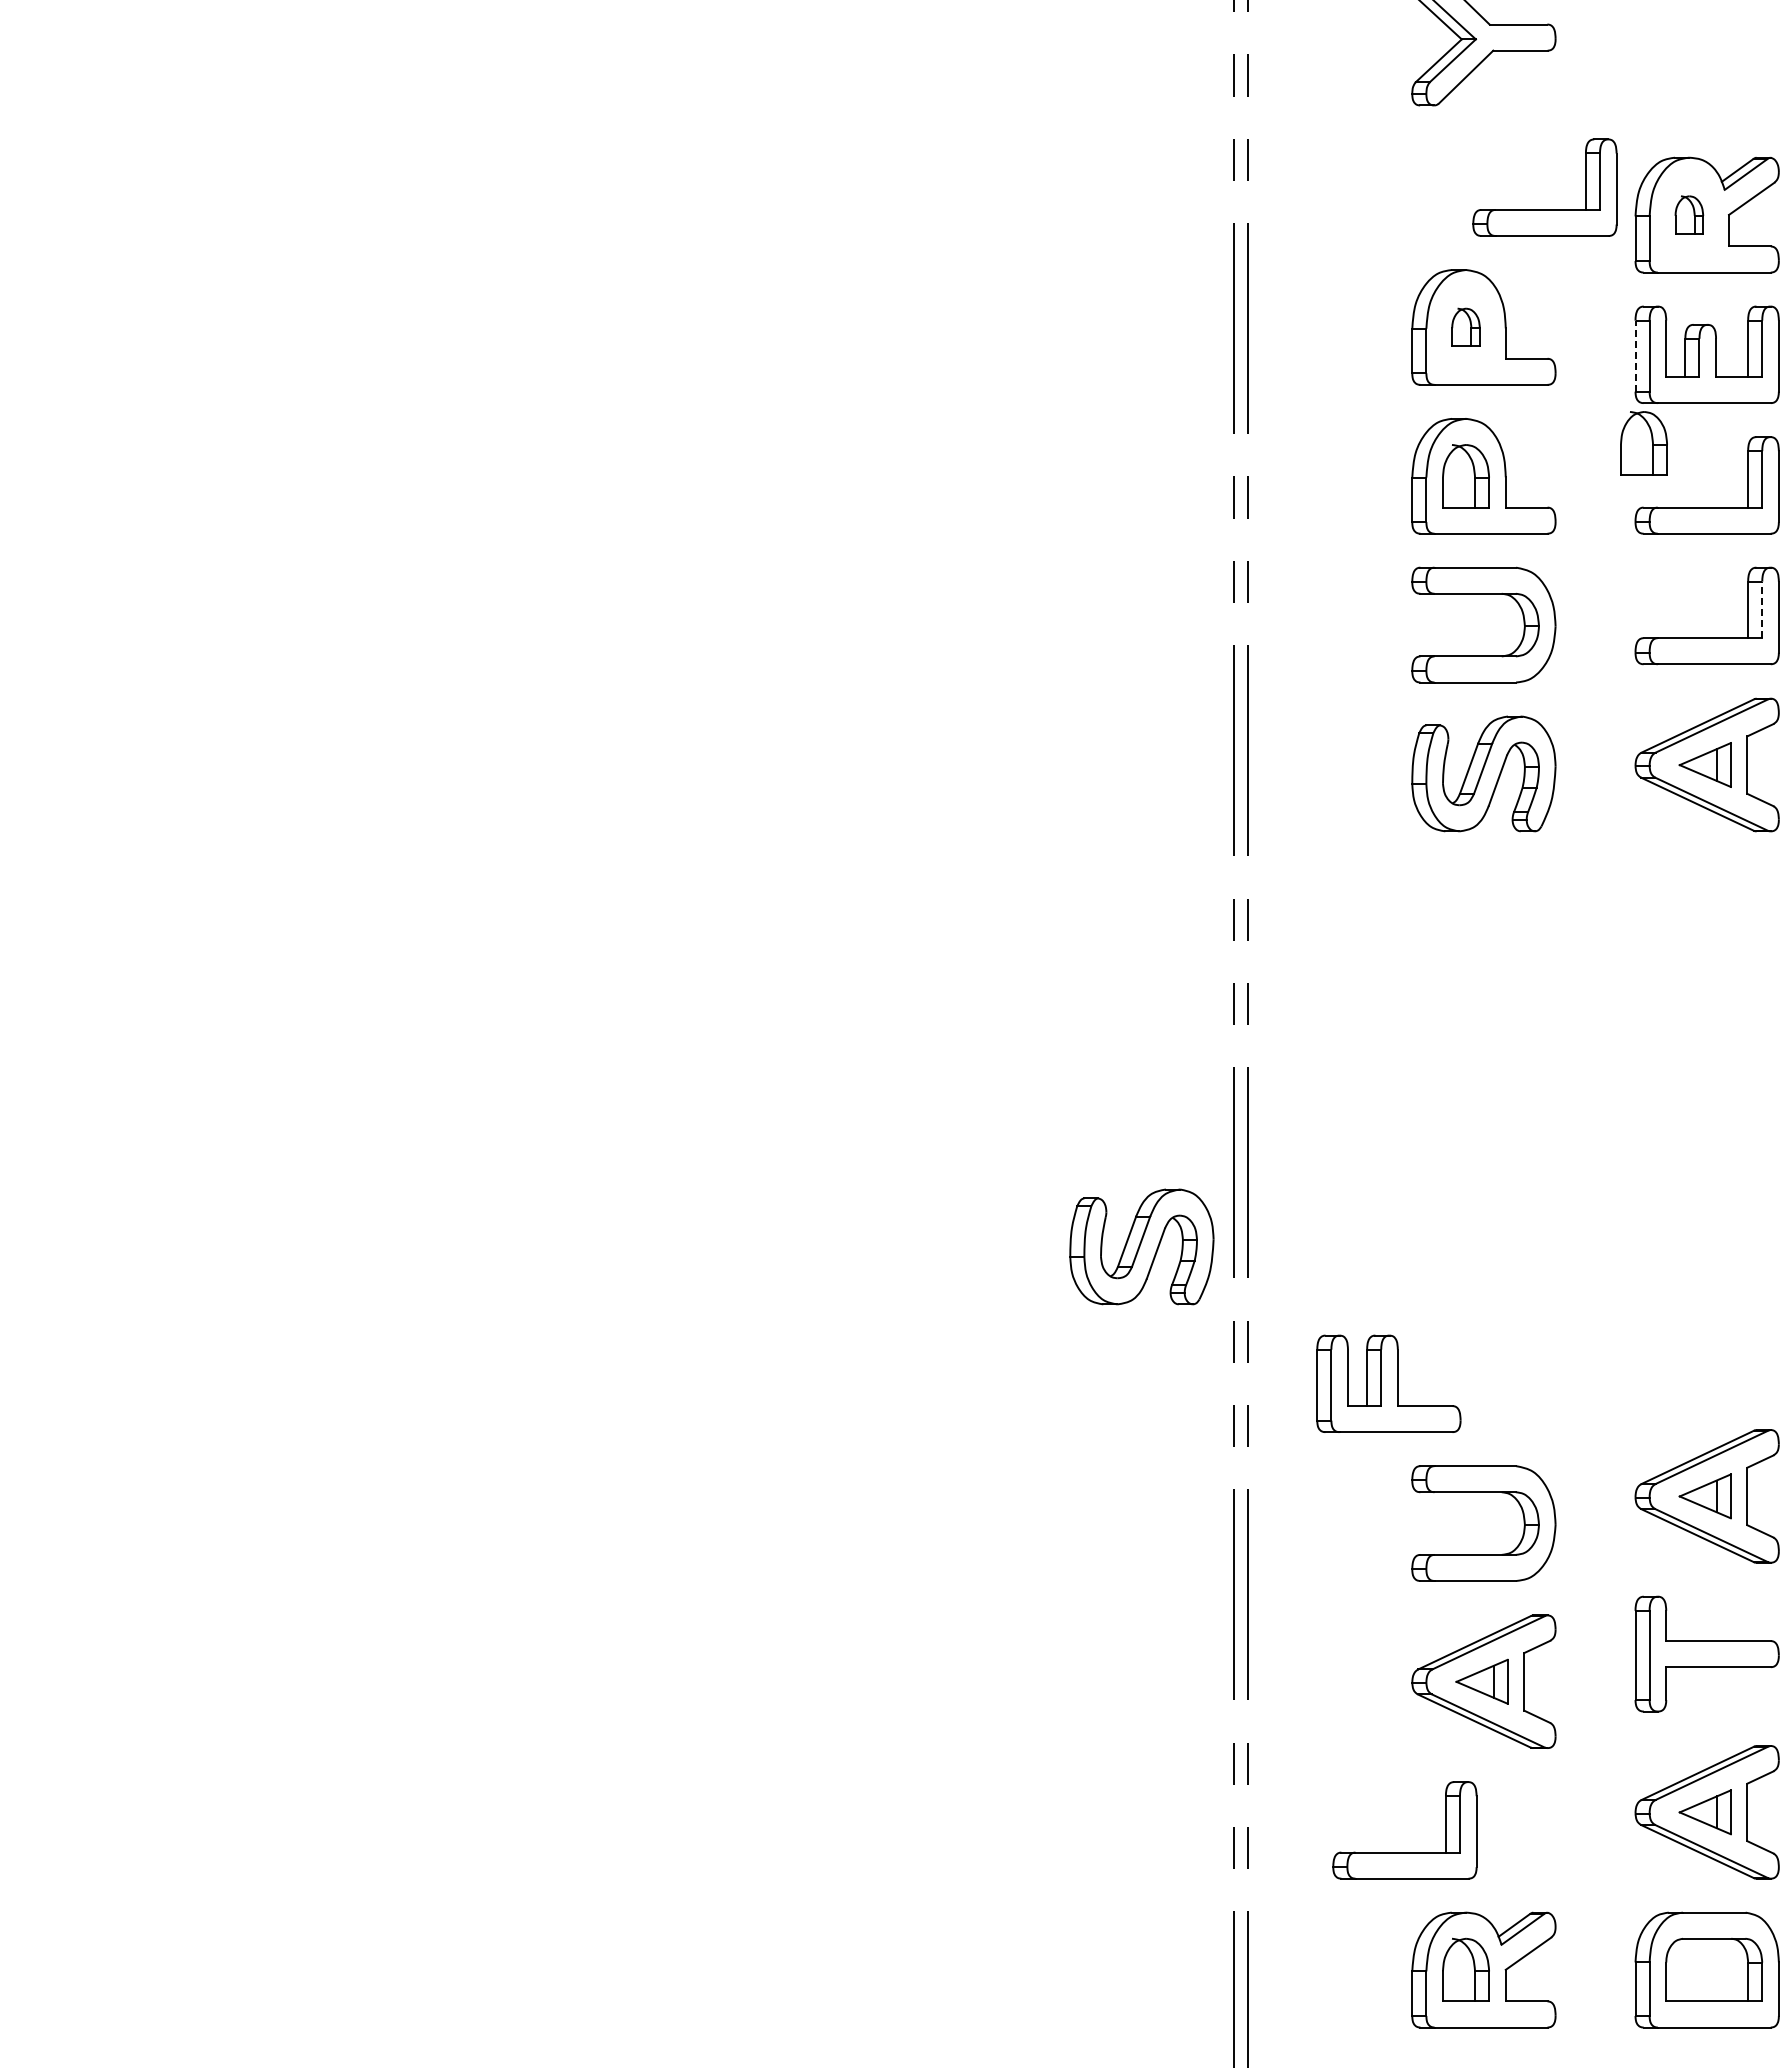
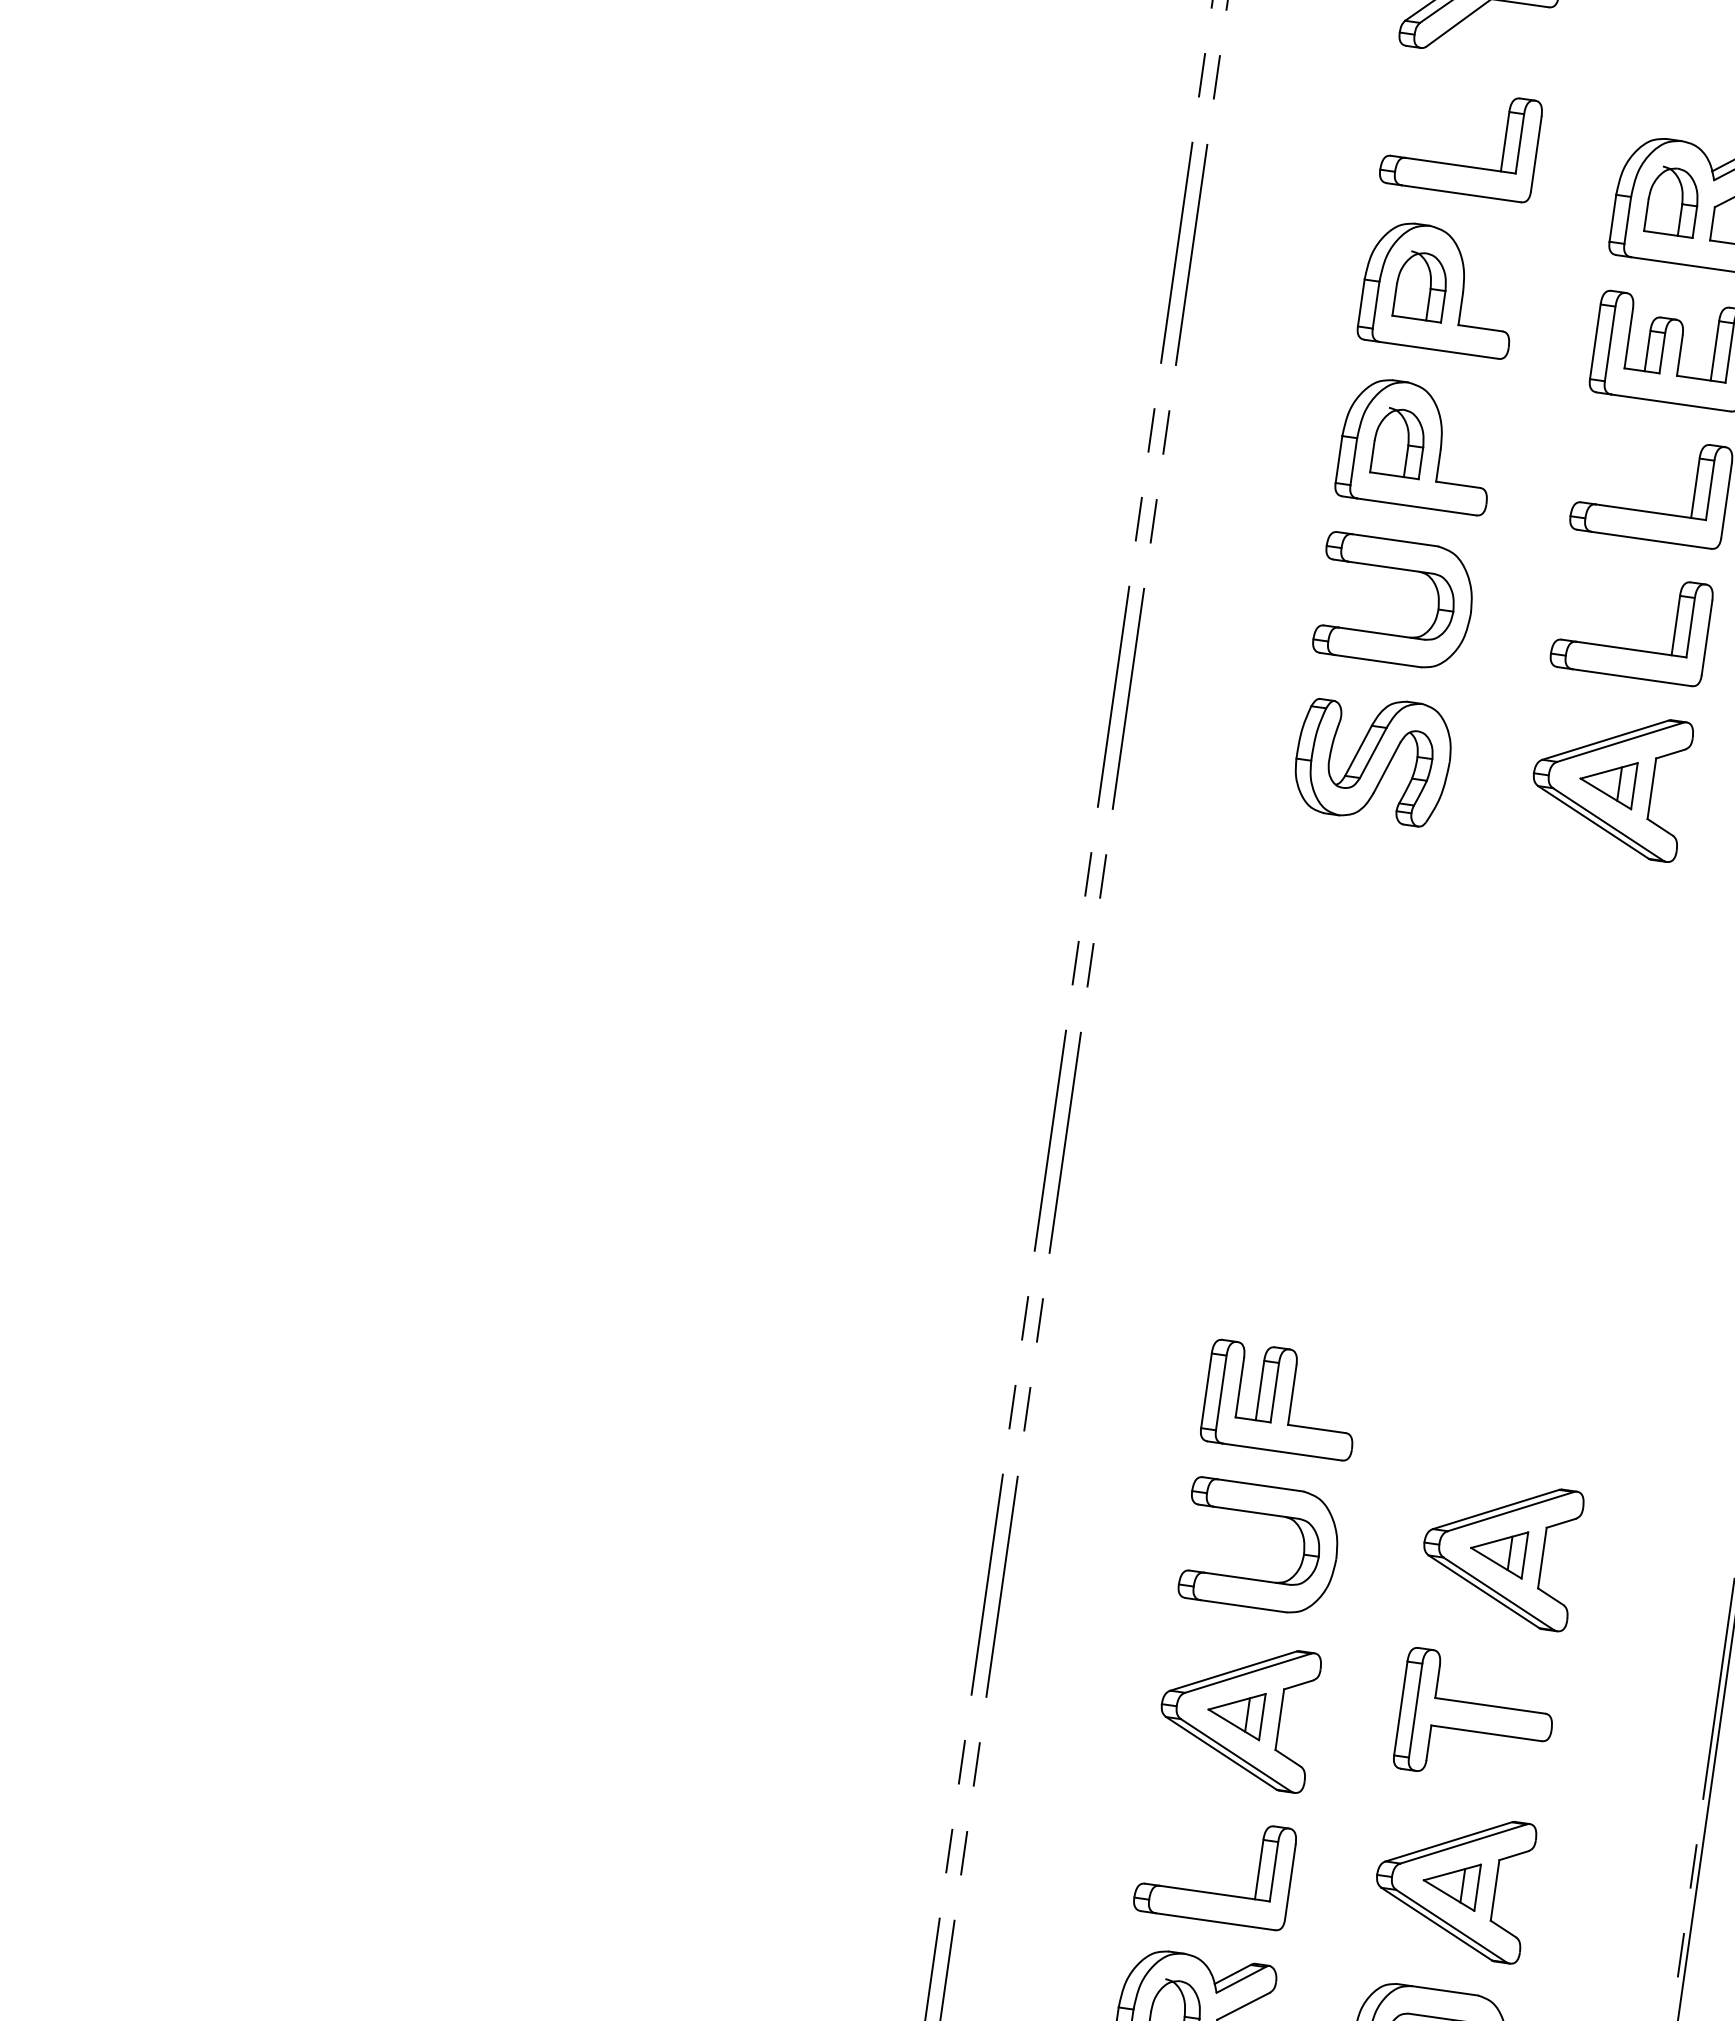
part: (1544, 209) -> (1457, 164), moved
part: (1689, 214) -> (1673, 200), size x1.67
part: (1465, 327) -> (1420, 286), size x1.67
line: (1635, 355) -> (1595, 341), dashed -> solid
part: (1643, 443) -> (1590, 434), removed
line: (1762, 609) -> (1690, 627), dashed -> solid
part: (1141, 1246) -> (942, 1204), removed
part: (1388, 1383) -> (1281, 1399), moved
part: (1404, 1852) -> (1211, 1893), moved

